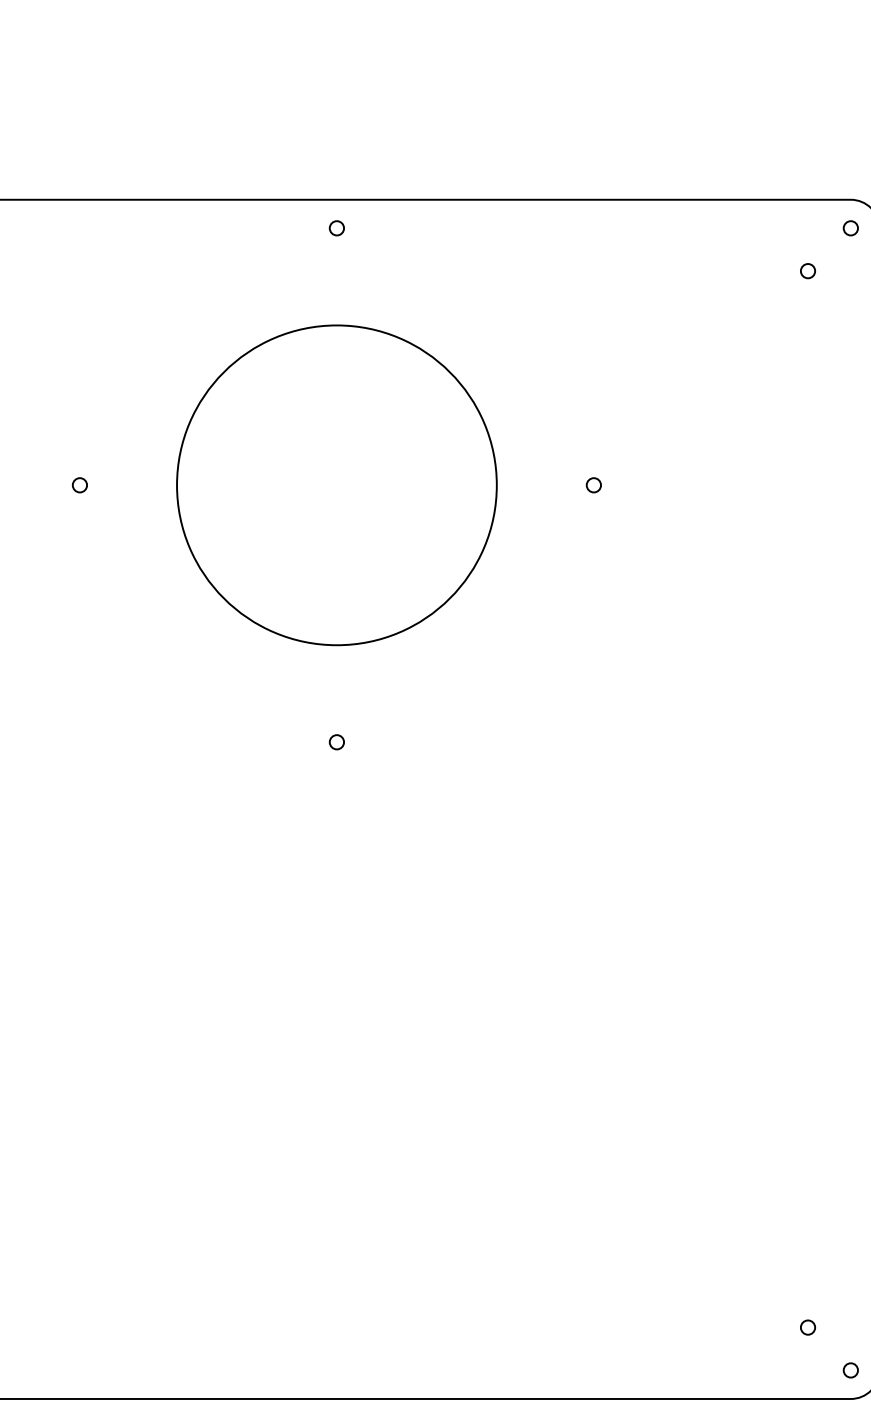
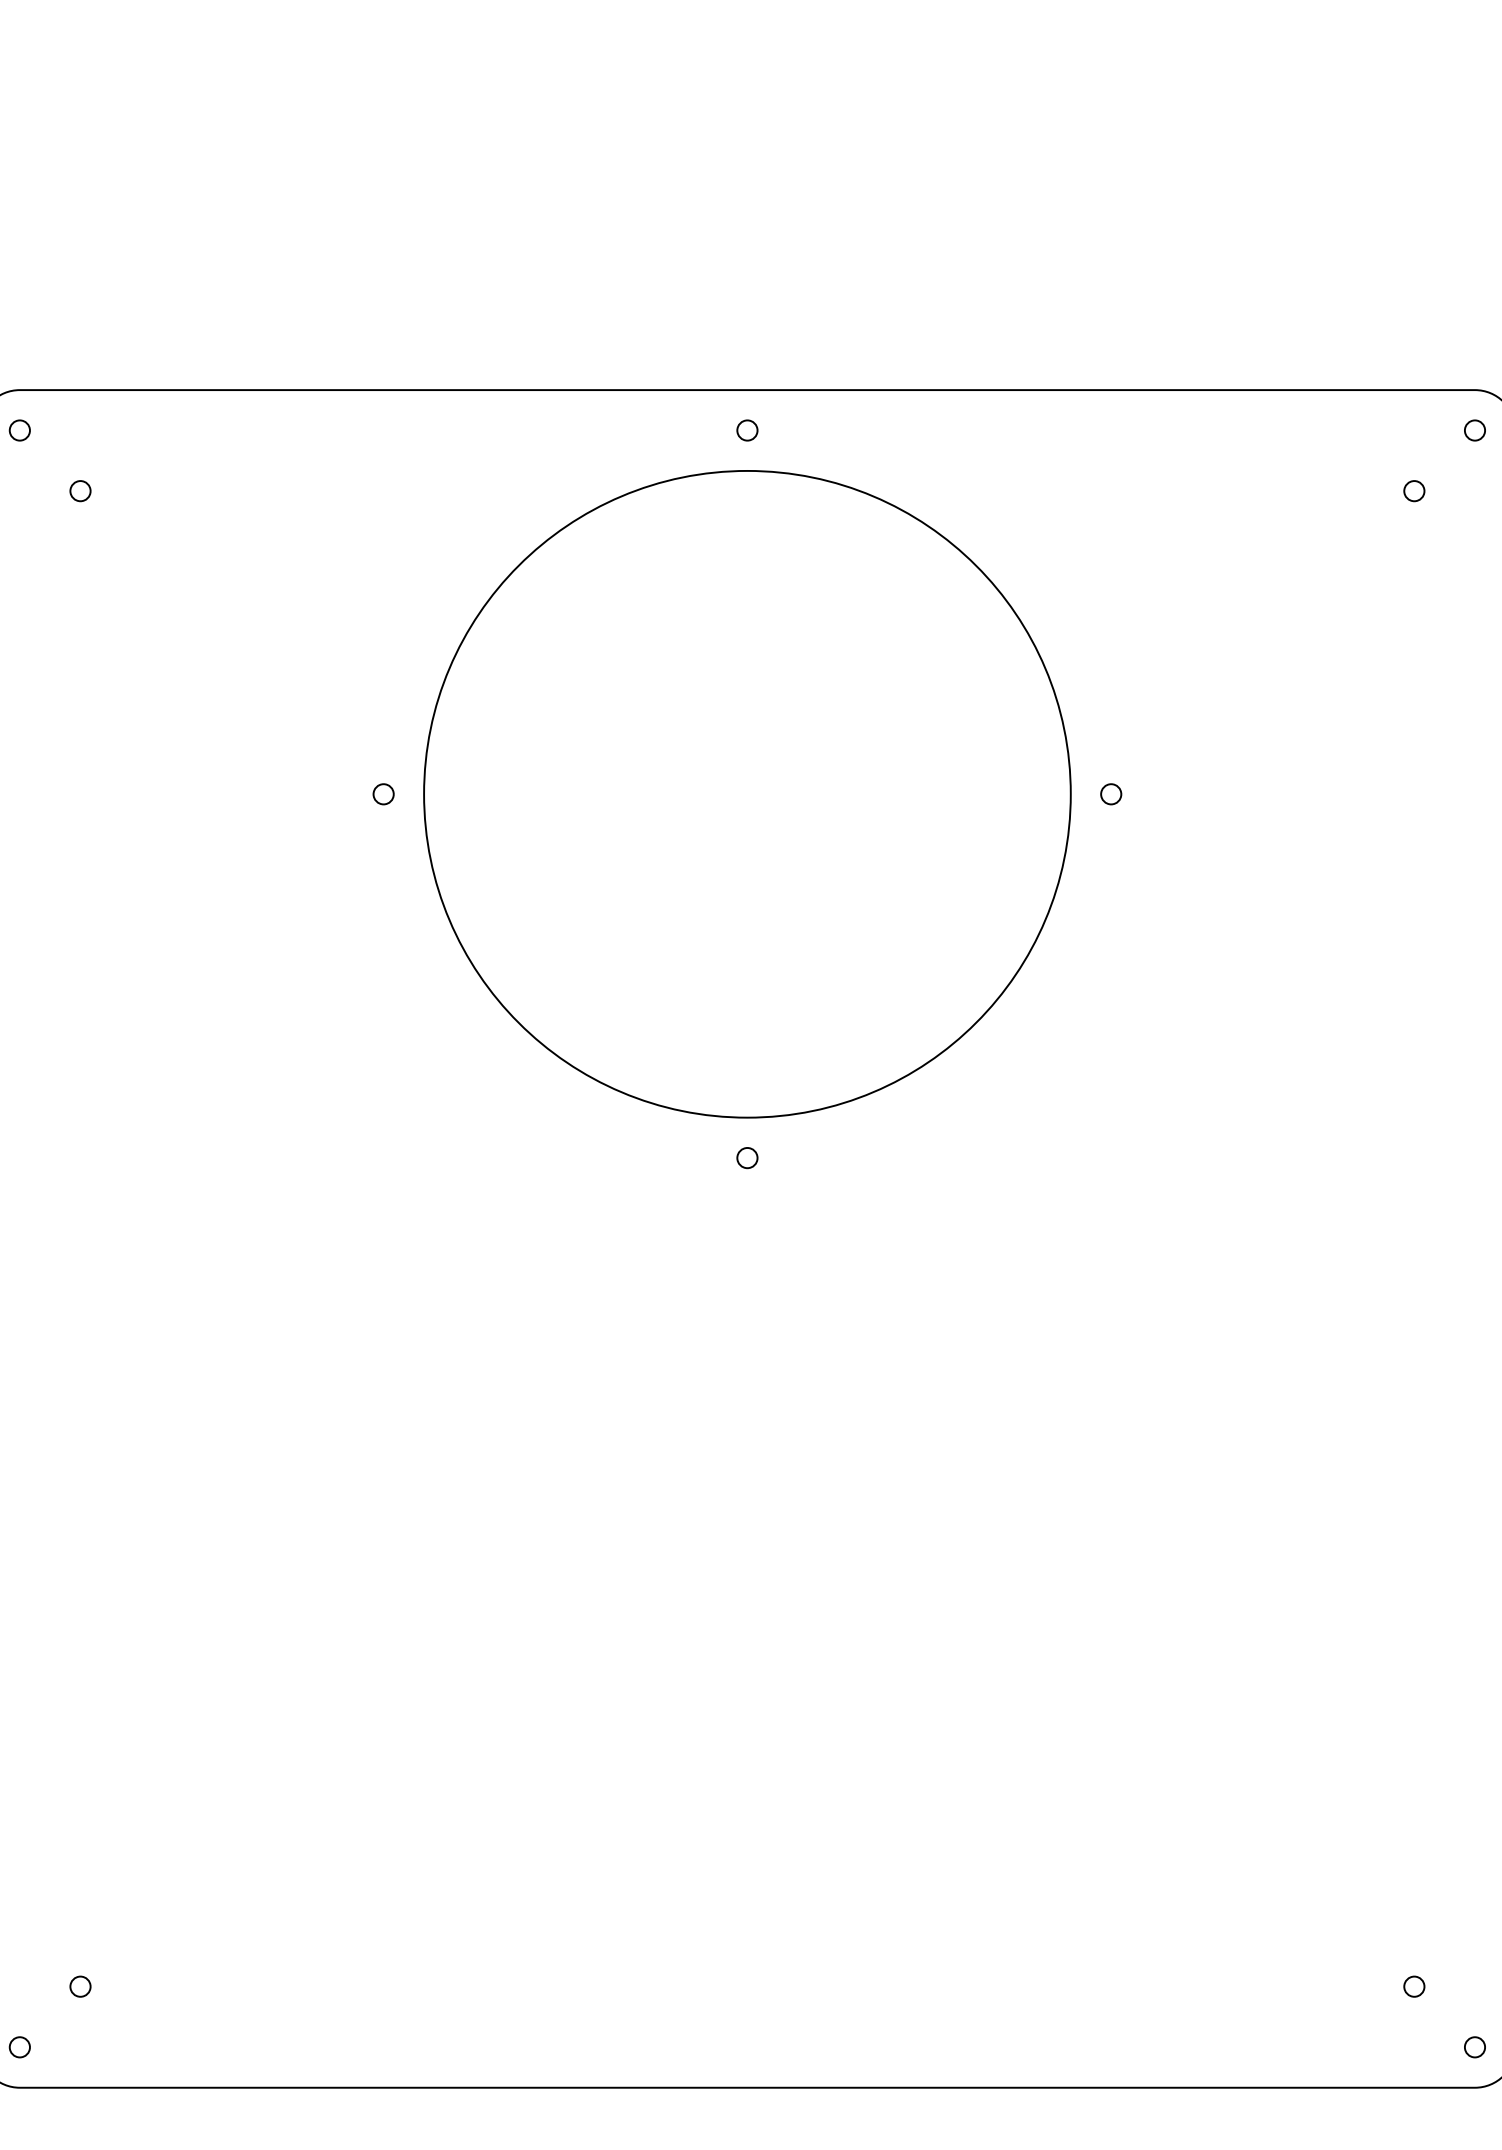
circle: (336, 485) -> (747, 794), size x1.43

